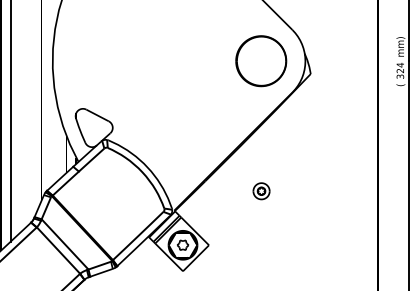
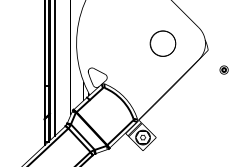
part: (260, 60) -> (162, 43), moved
part: (260, 190) -> (223, 69), moved

